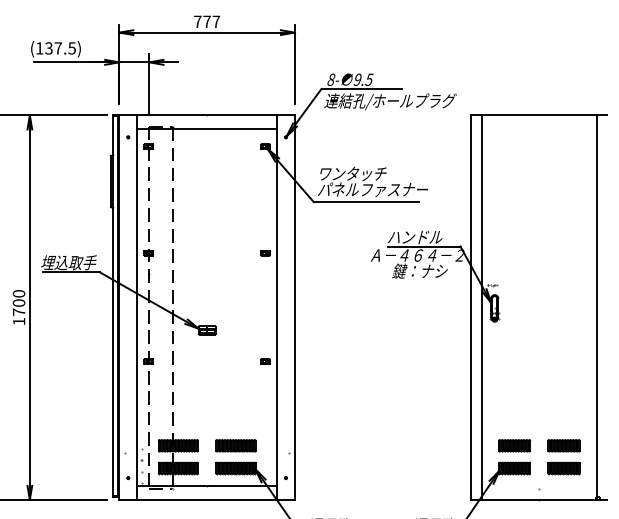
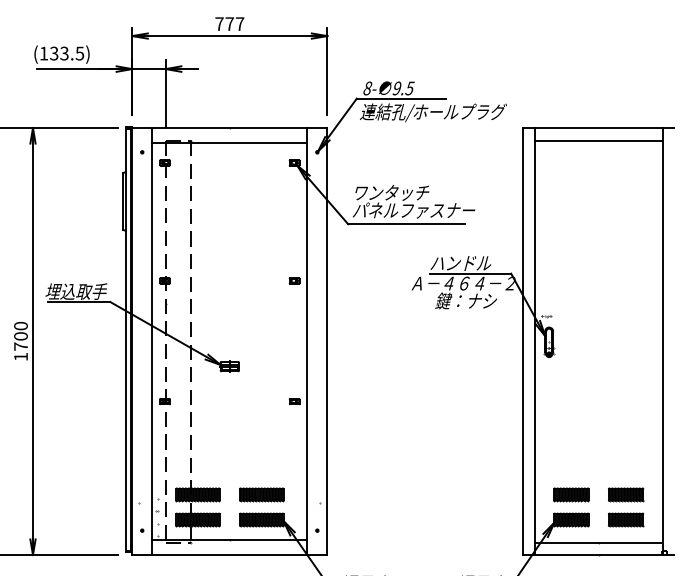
text: (58, 48) -> (64, 53), (137.5) -> (133.5)
line: (539, 126) -> (598, 140), added
line: (539, 488) -> (598, 542), added

